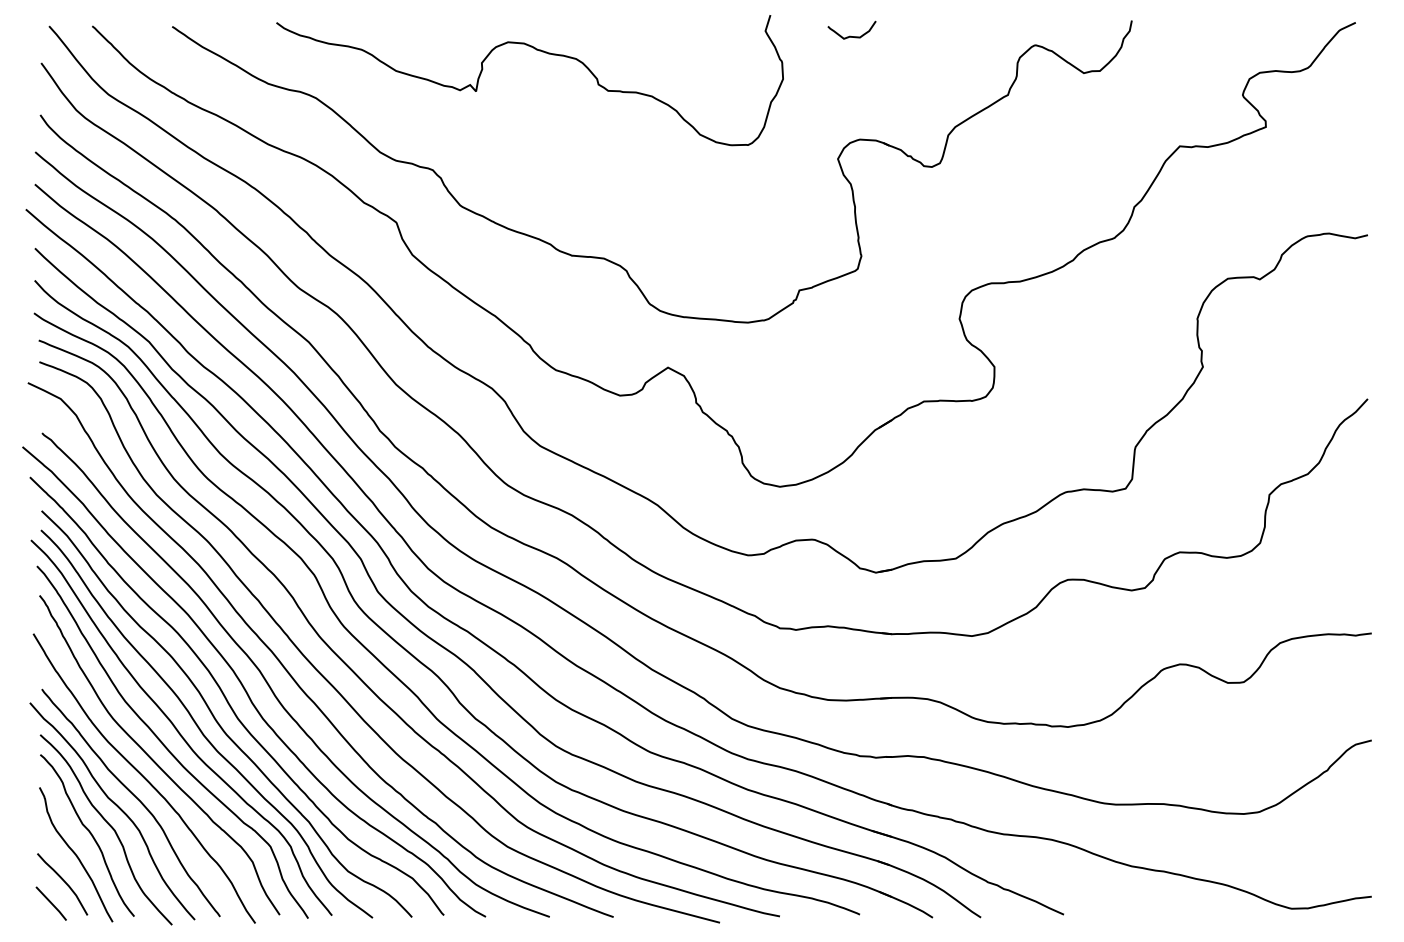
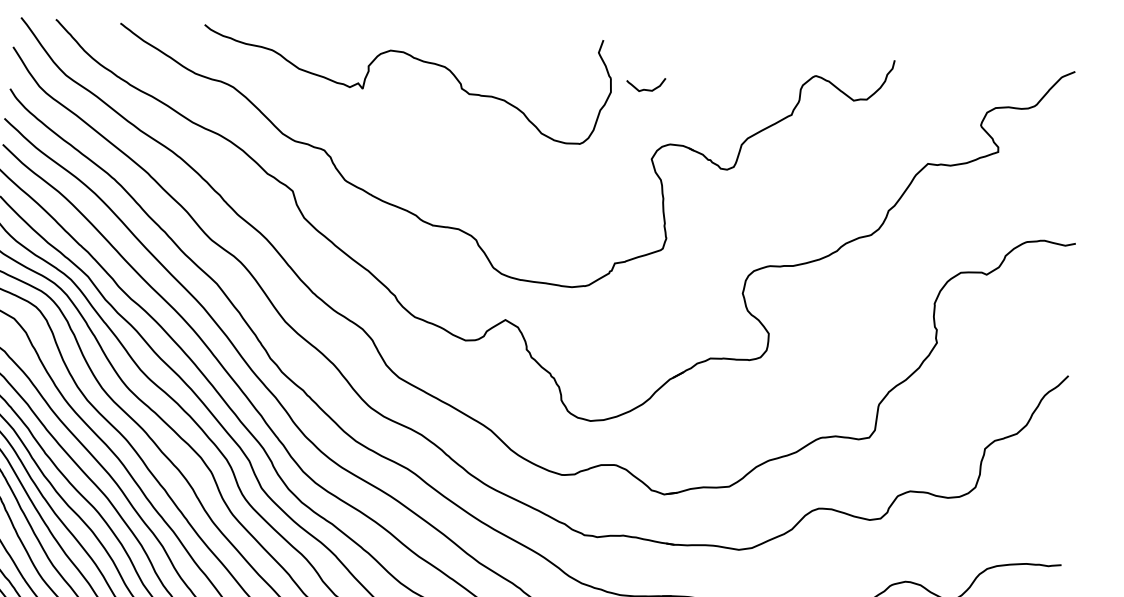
curve: (850, 35) -> (644, 88), moved

